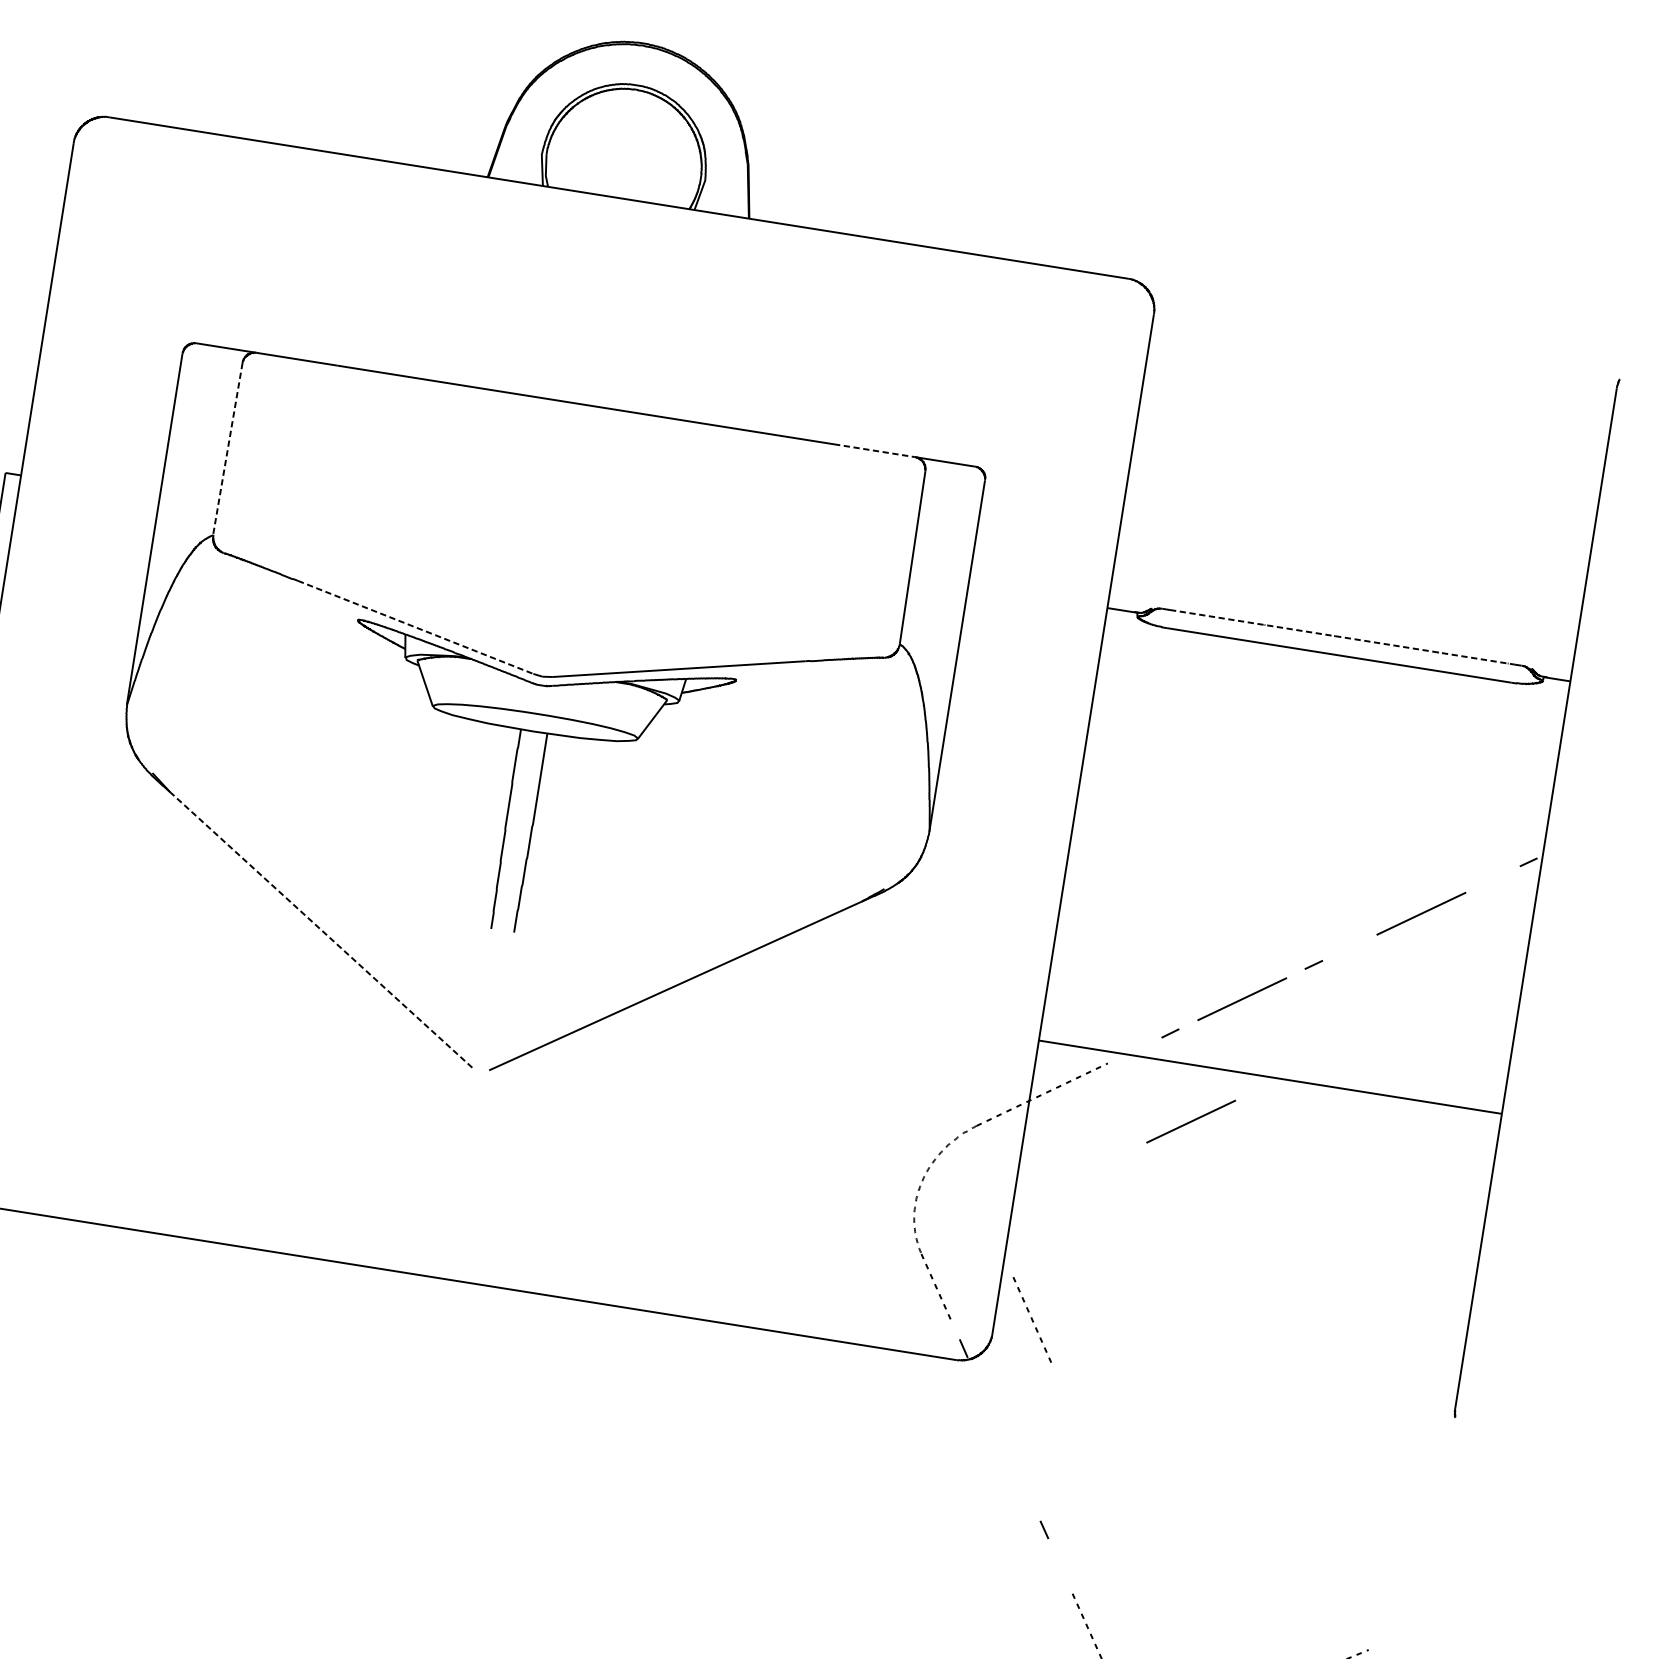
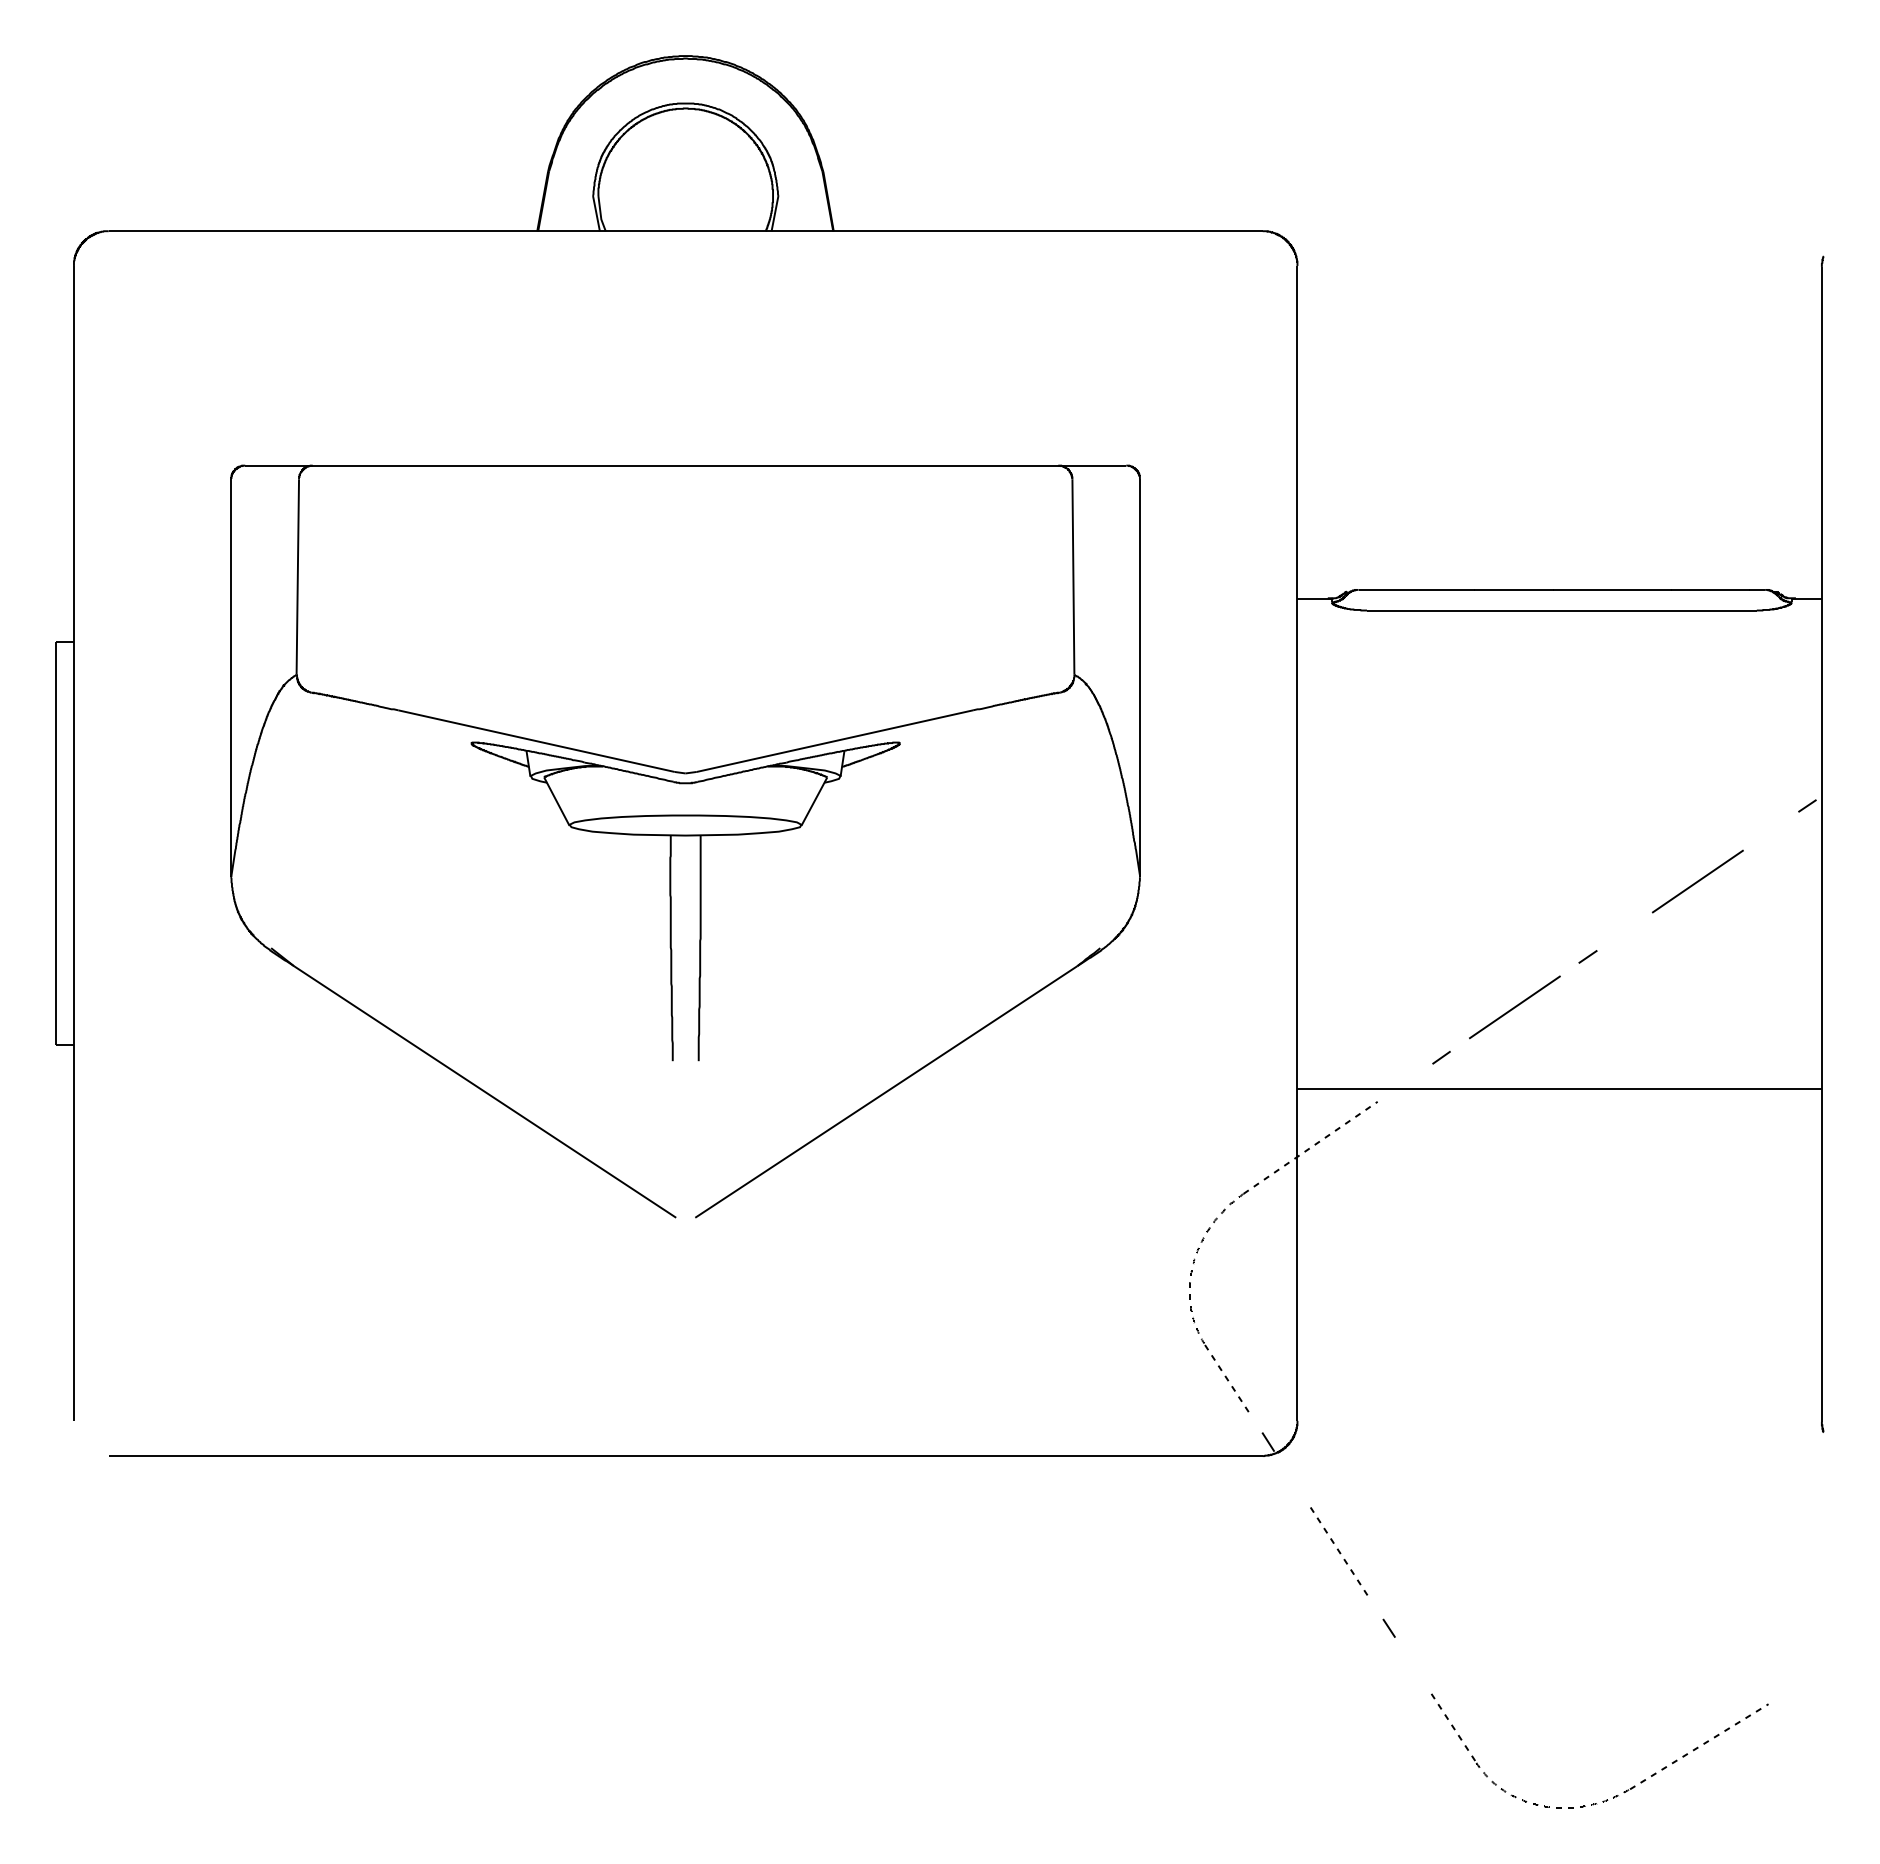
line: (227, 448) -> (297, 576), dashed -> solid
line: (874, 450) -> (1012, 465), dashed -> solid
line: (415, 627) -> (536, 741), dashed -> solid
line: (1341, 636) -> (1561, 589), dashed -> solid
line: (321, 930) -> (485, 1092), dashed -> solid
line: (1190, 1121) -> (1479, 1151), removed
line: (1032, 1320) -> (1339, 1551), moved

